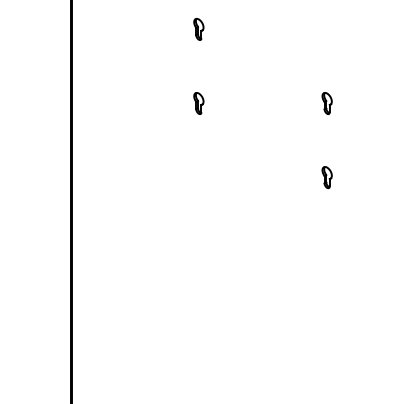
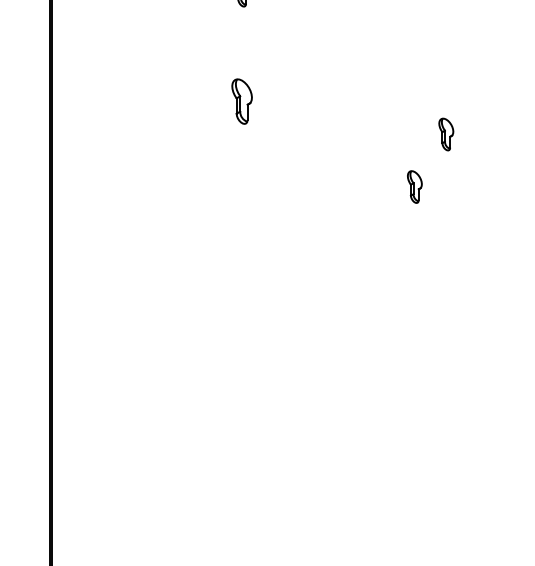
part: (198, 103) -> (241, 101), size x1.4
part: (326, 103) -> (445, 134), moved
part: (326, 177) -> (413, 186), moved

